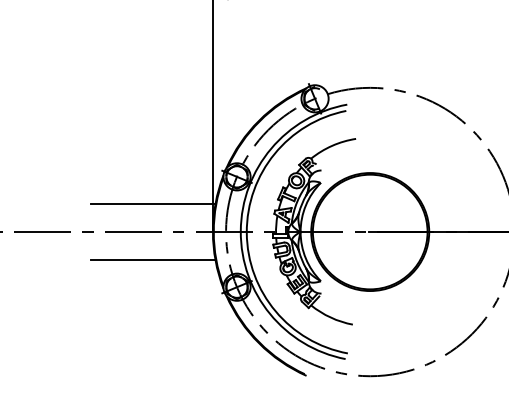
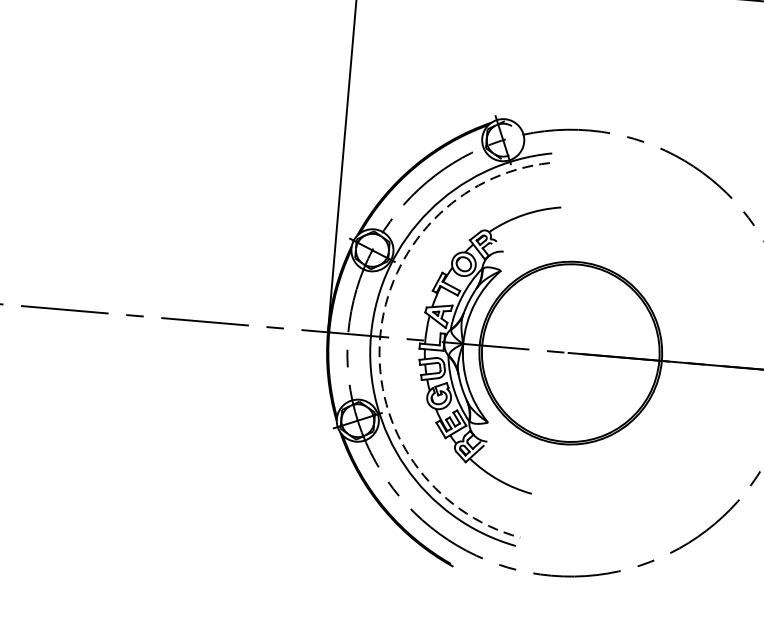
line: (152, 204) -> (238, 281), removed
arc: (246, 232) -> (379, 337), solid -> dashed
line: (152, 259) -> (231, 366), removed

